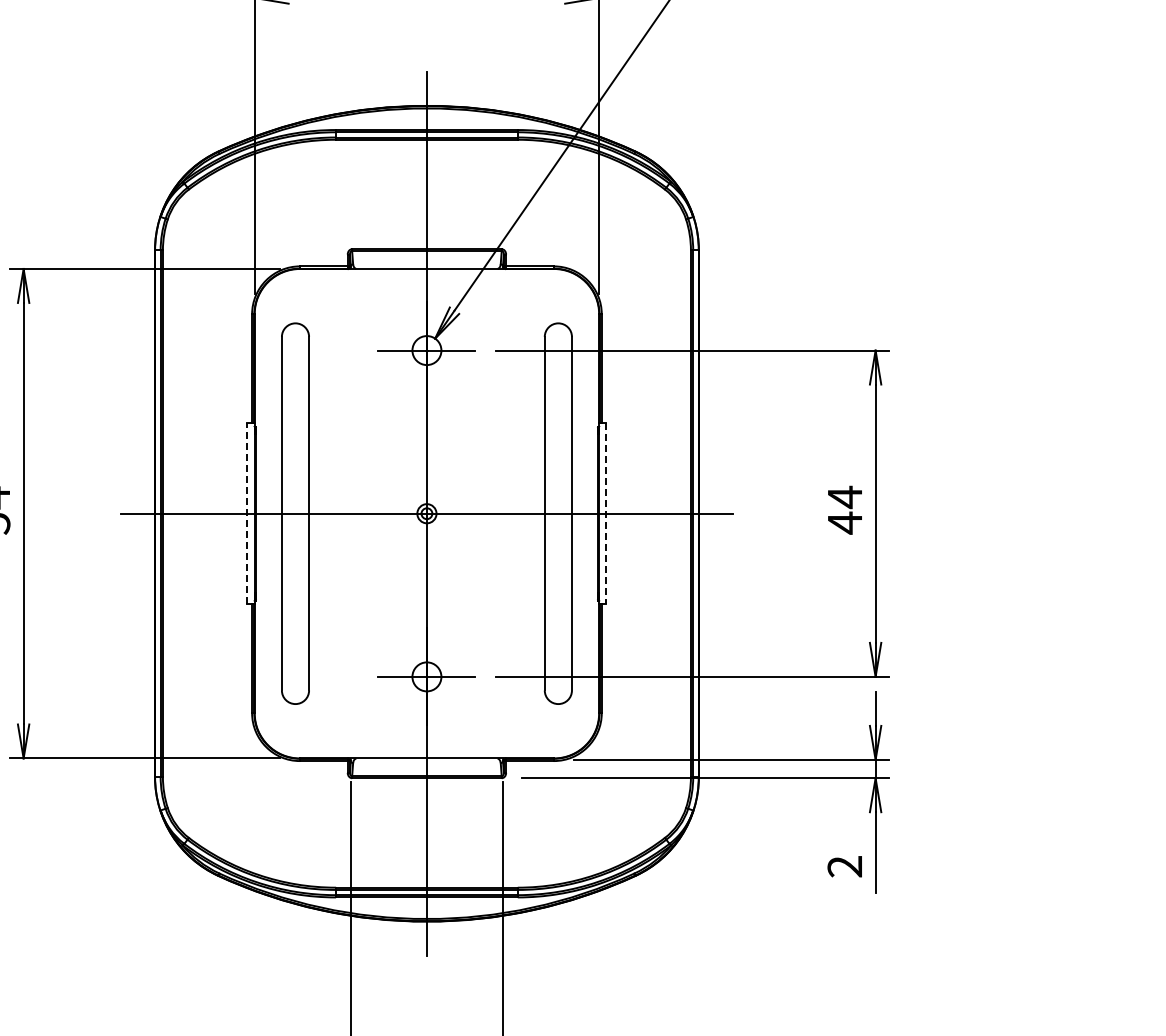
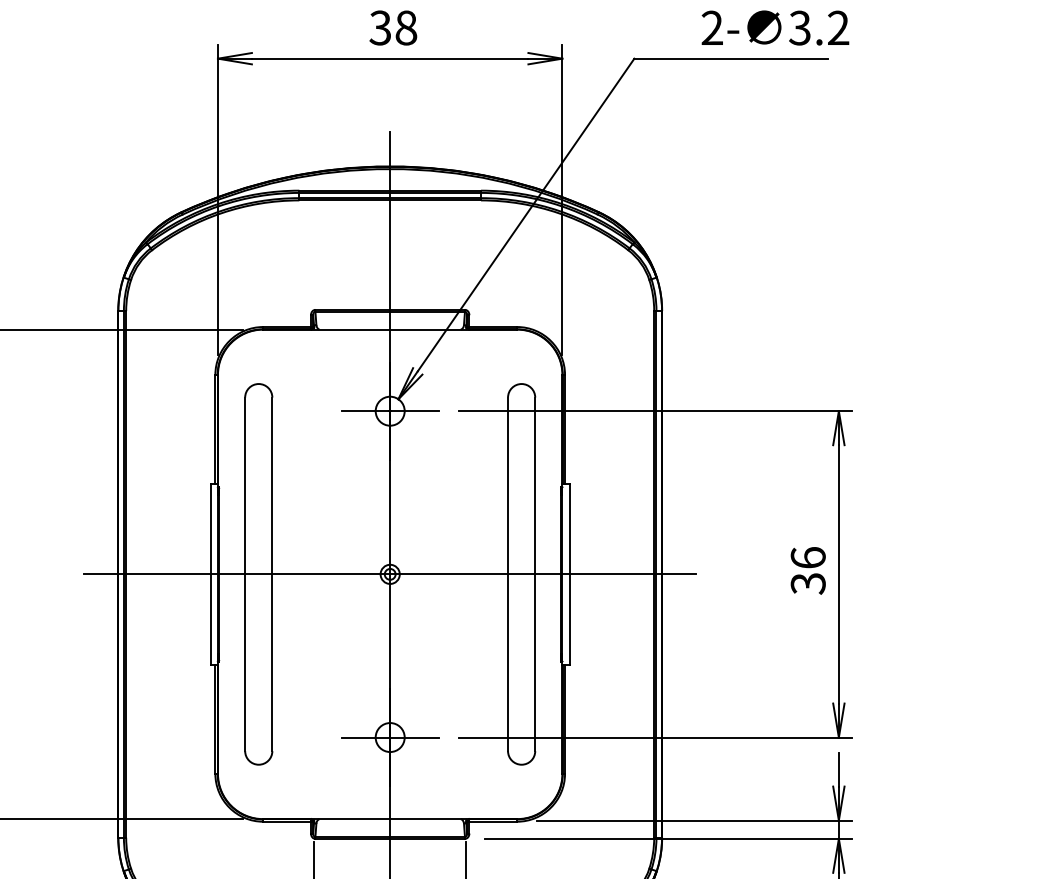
text: (844, 509) -> (807, 570), 44 -> 36
line: (247, 513) -> (210, 574), dashed -> solid
line: (606, 513) -> (569, 574), dashed -> solid

